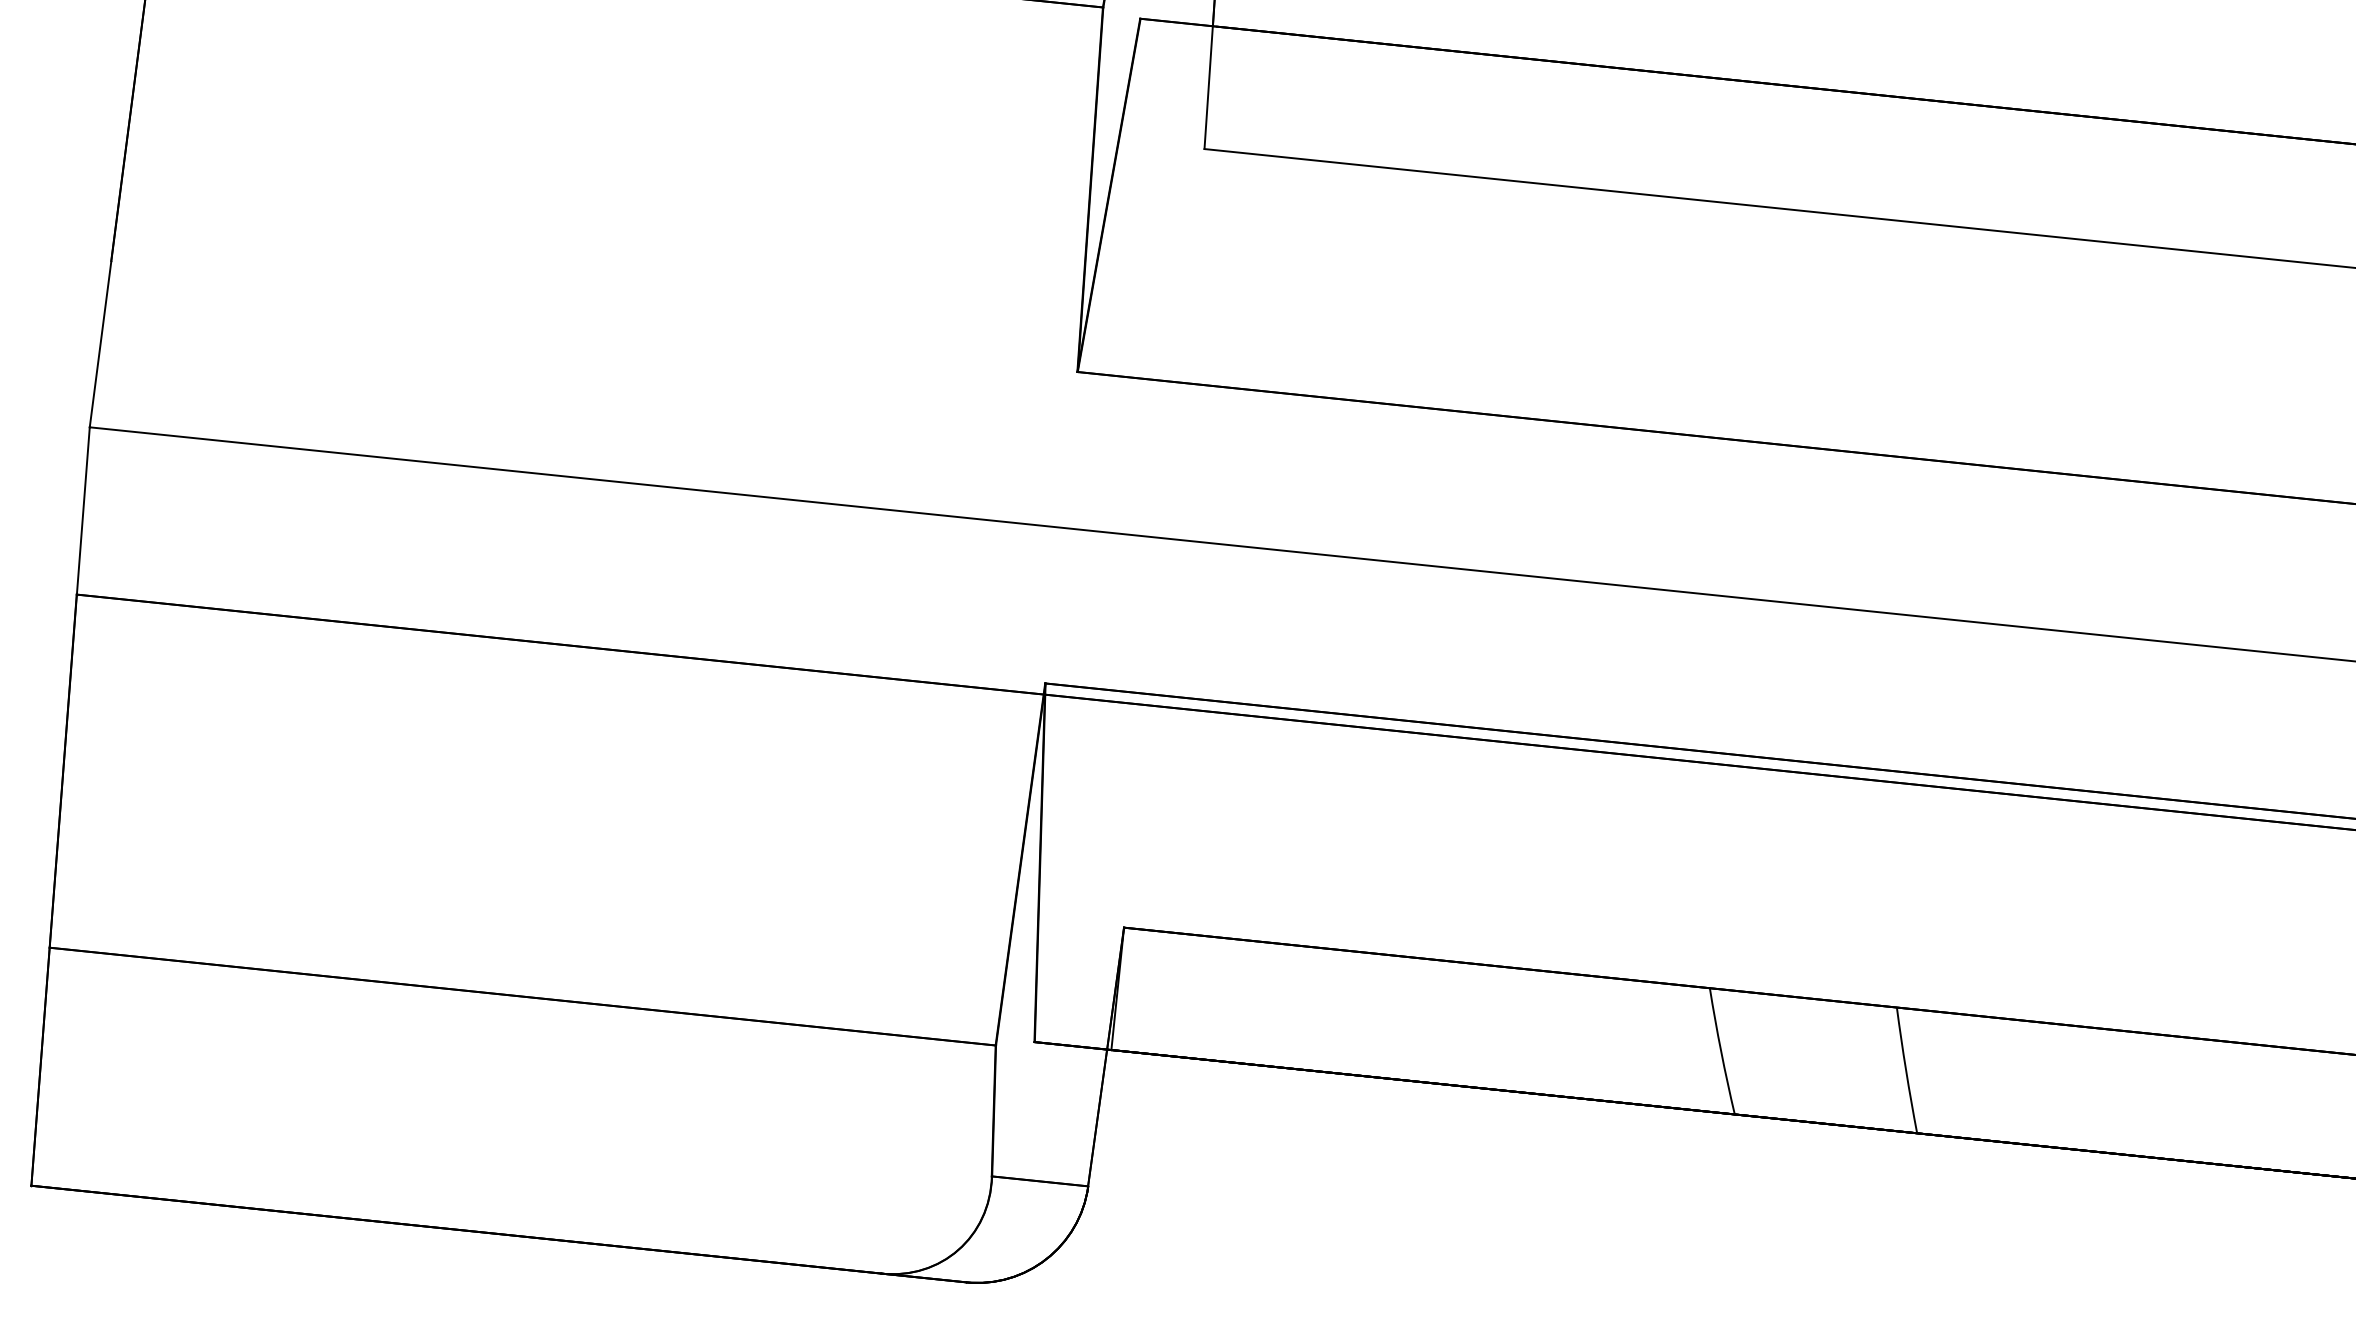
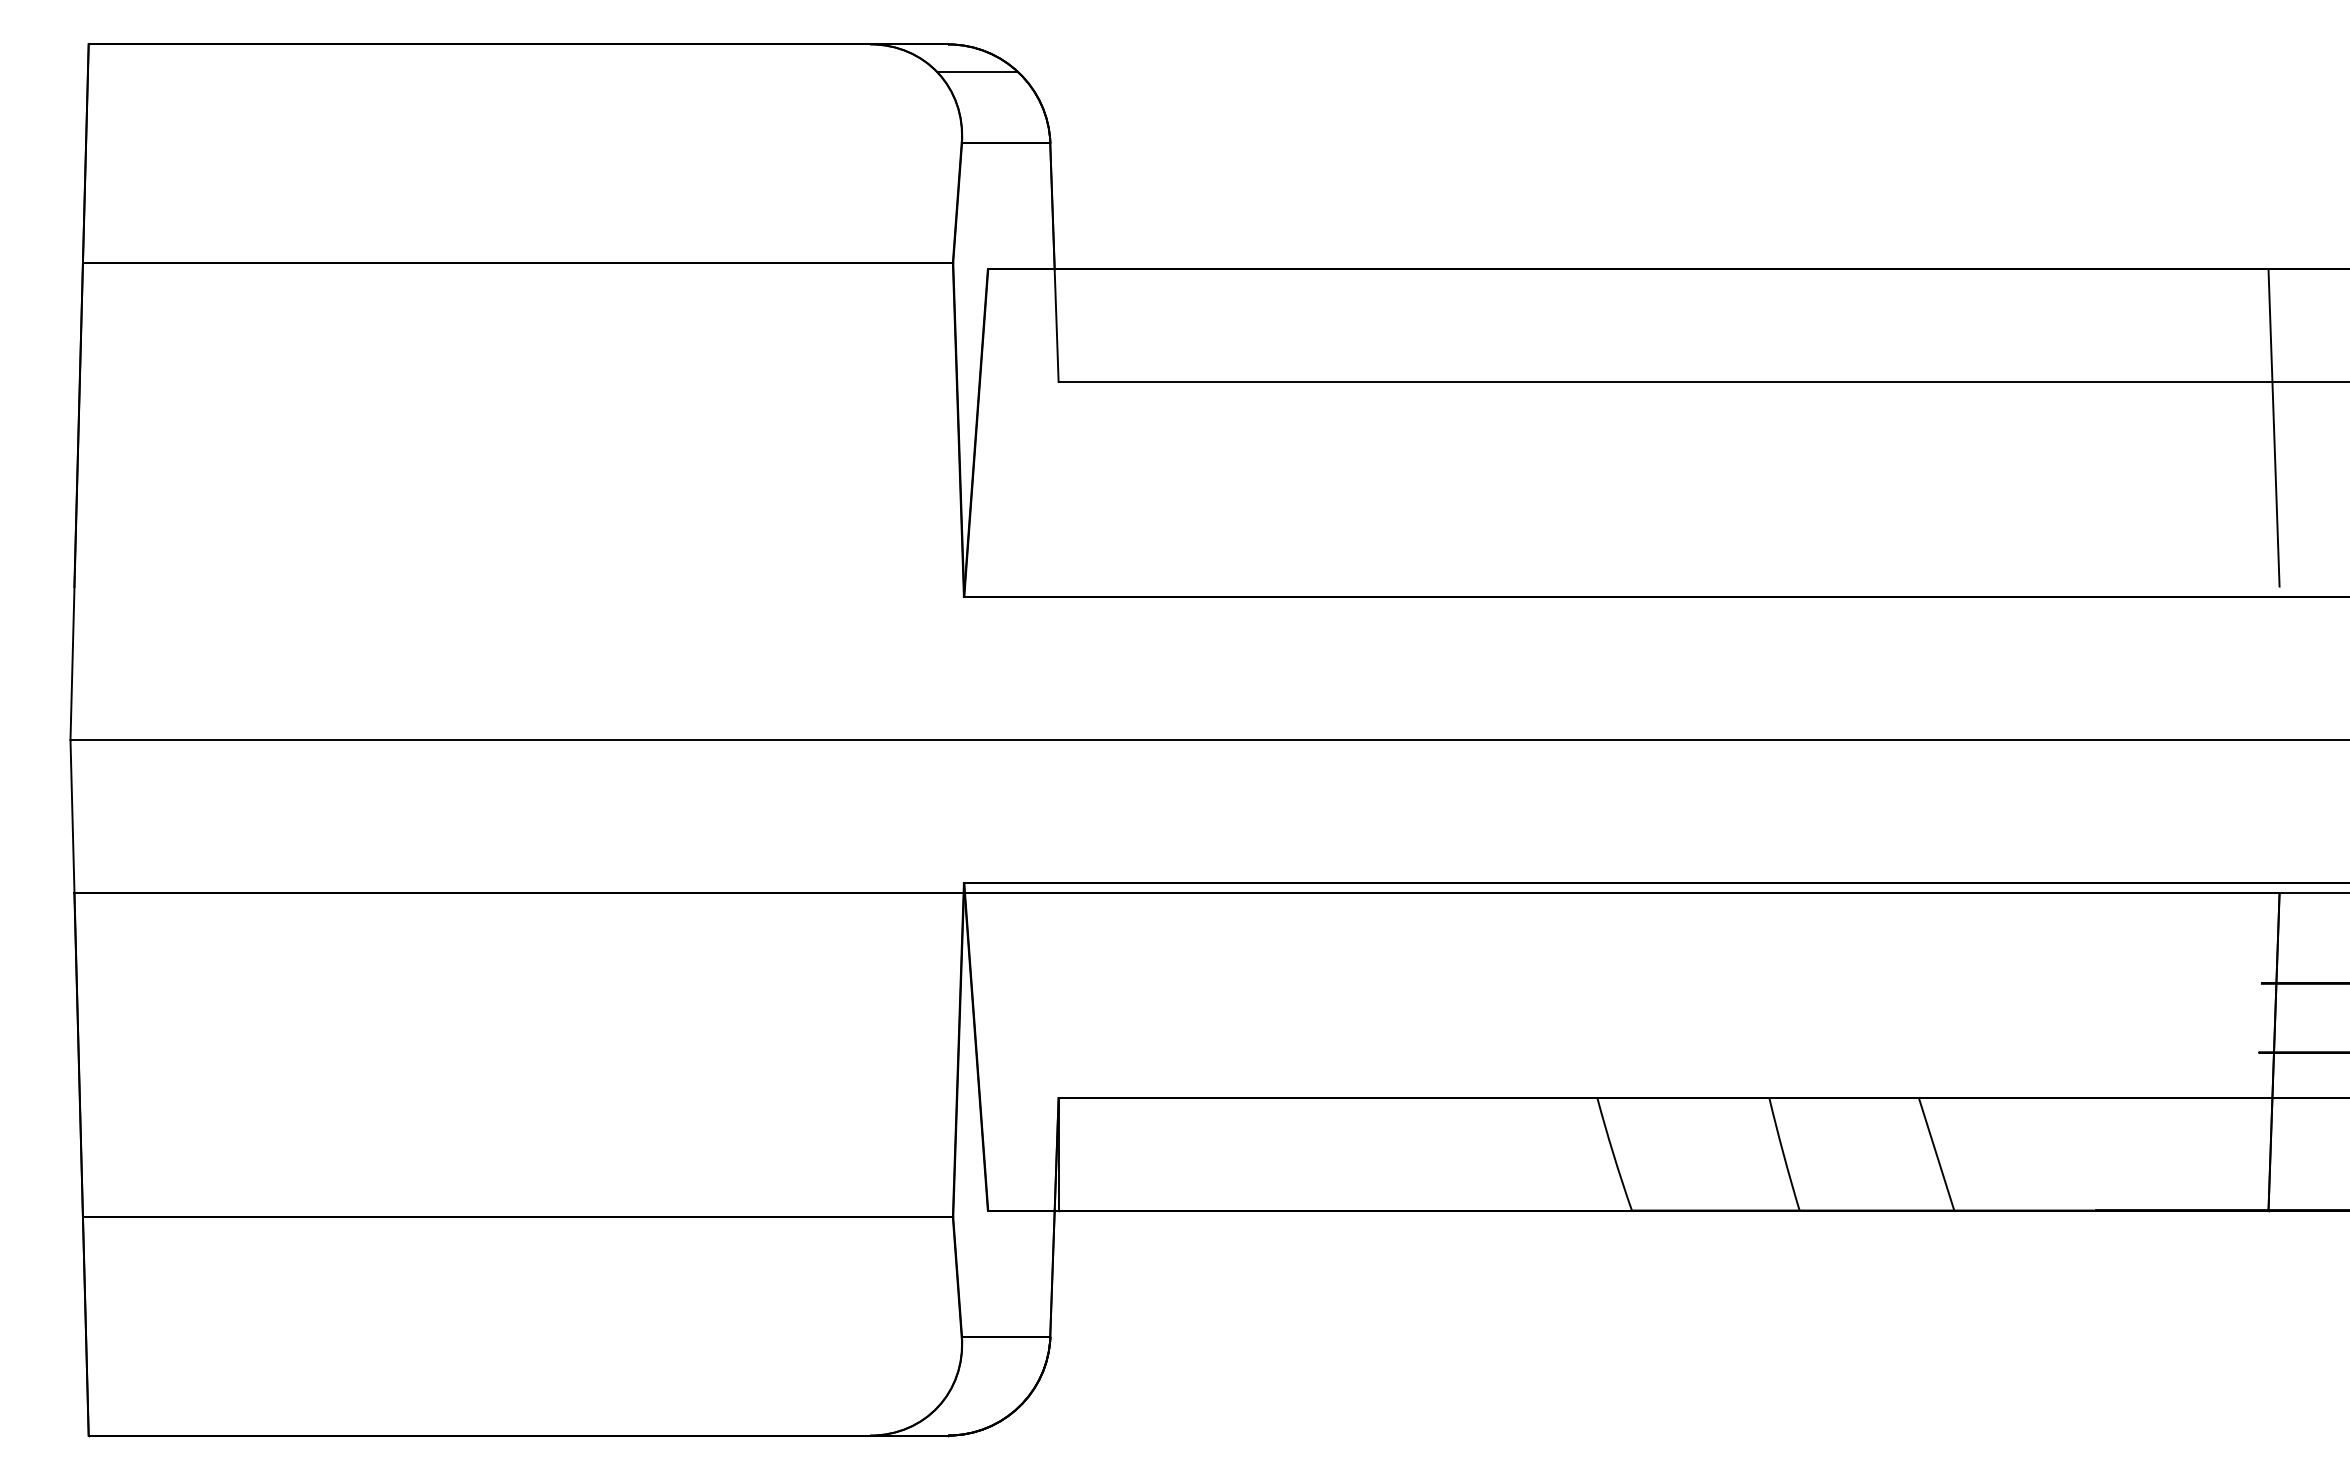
line: (2072, 1087) -> (1936, 1154), added

